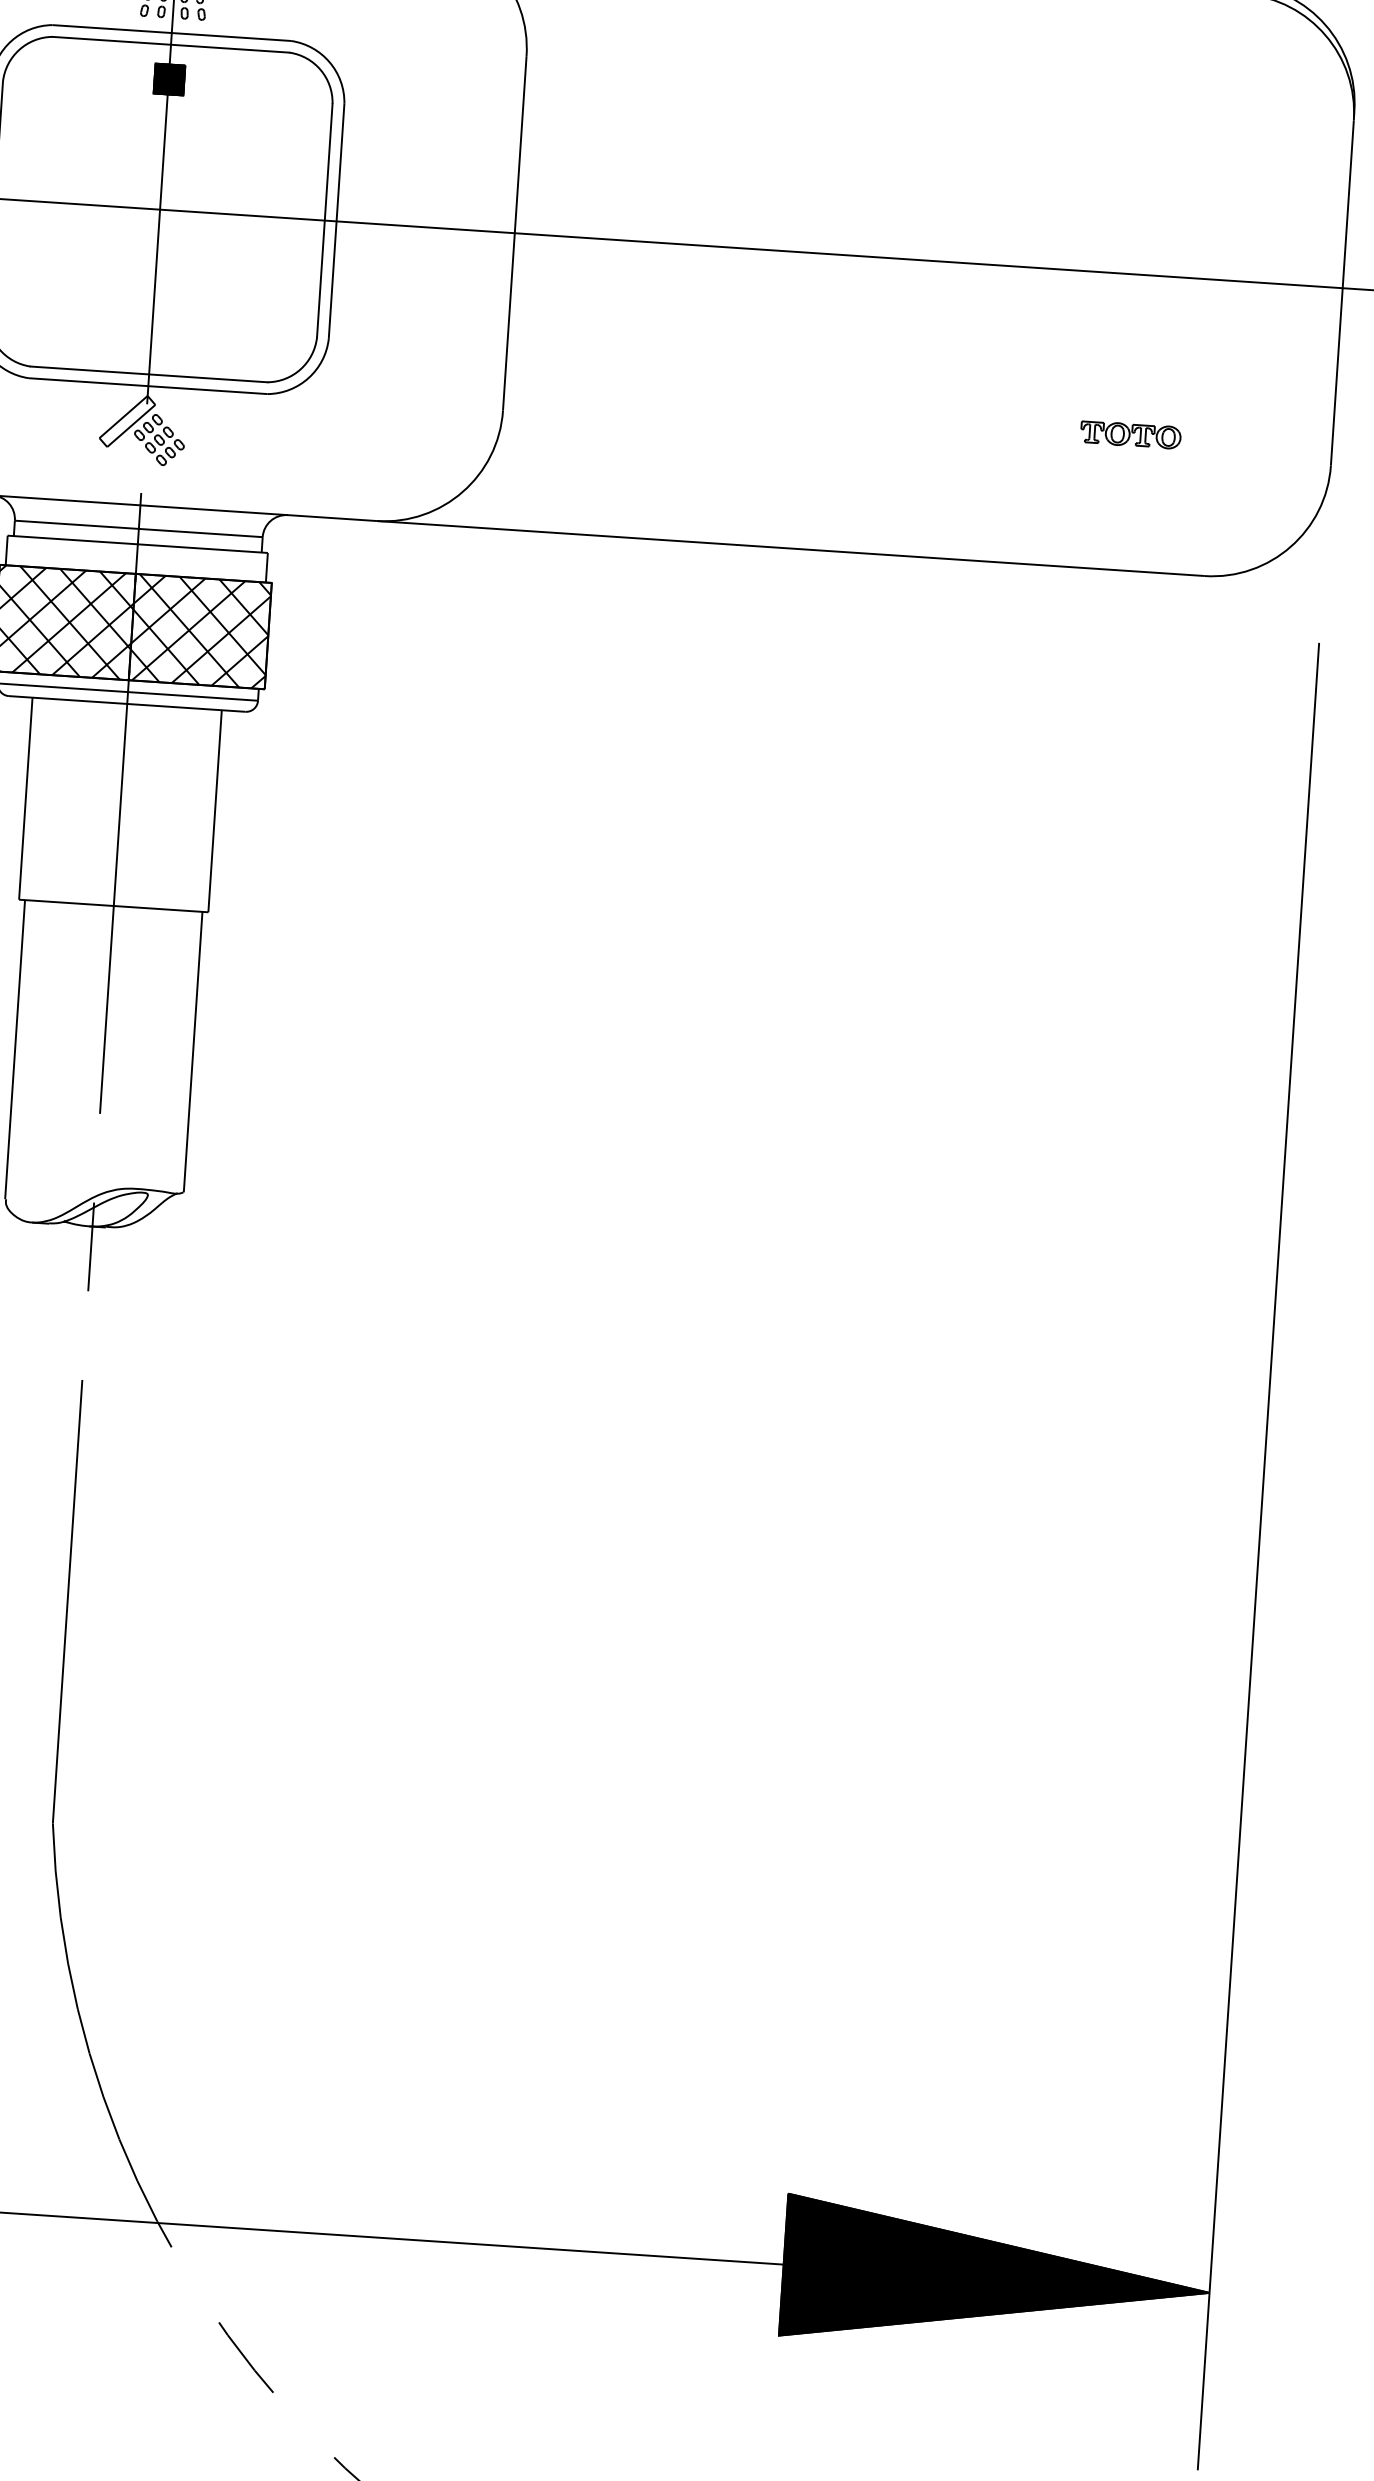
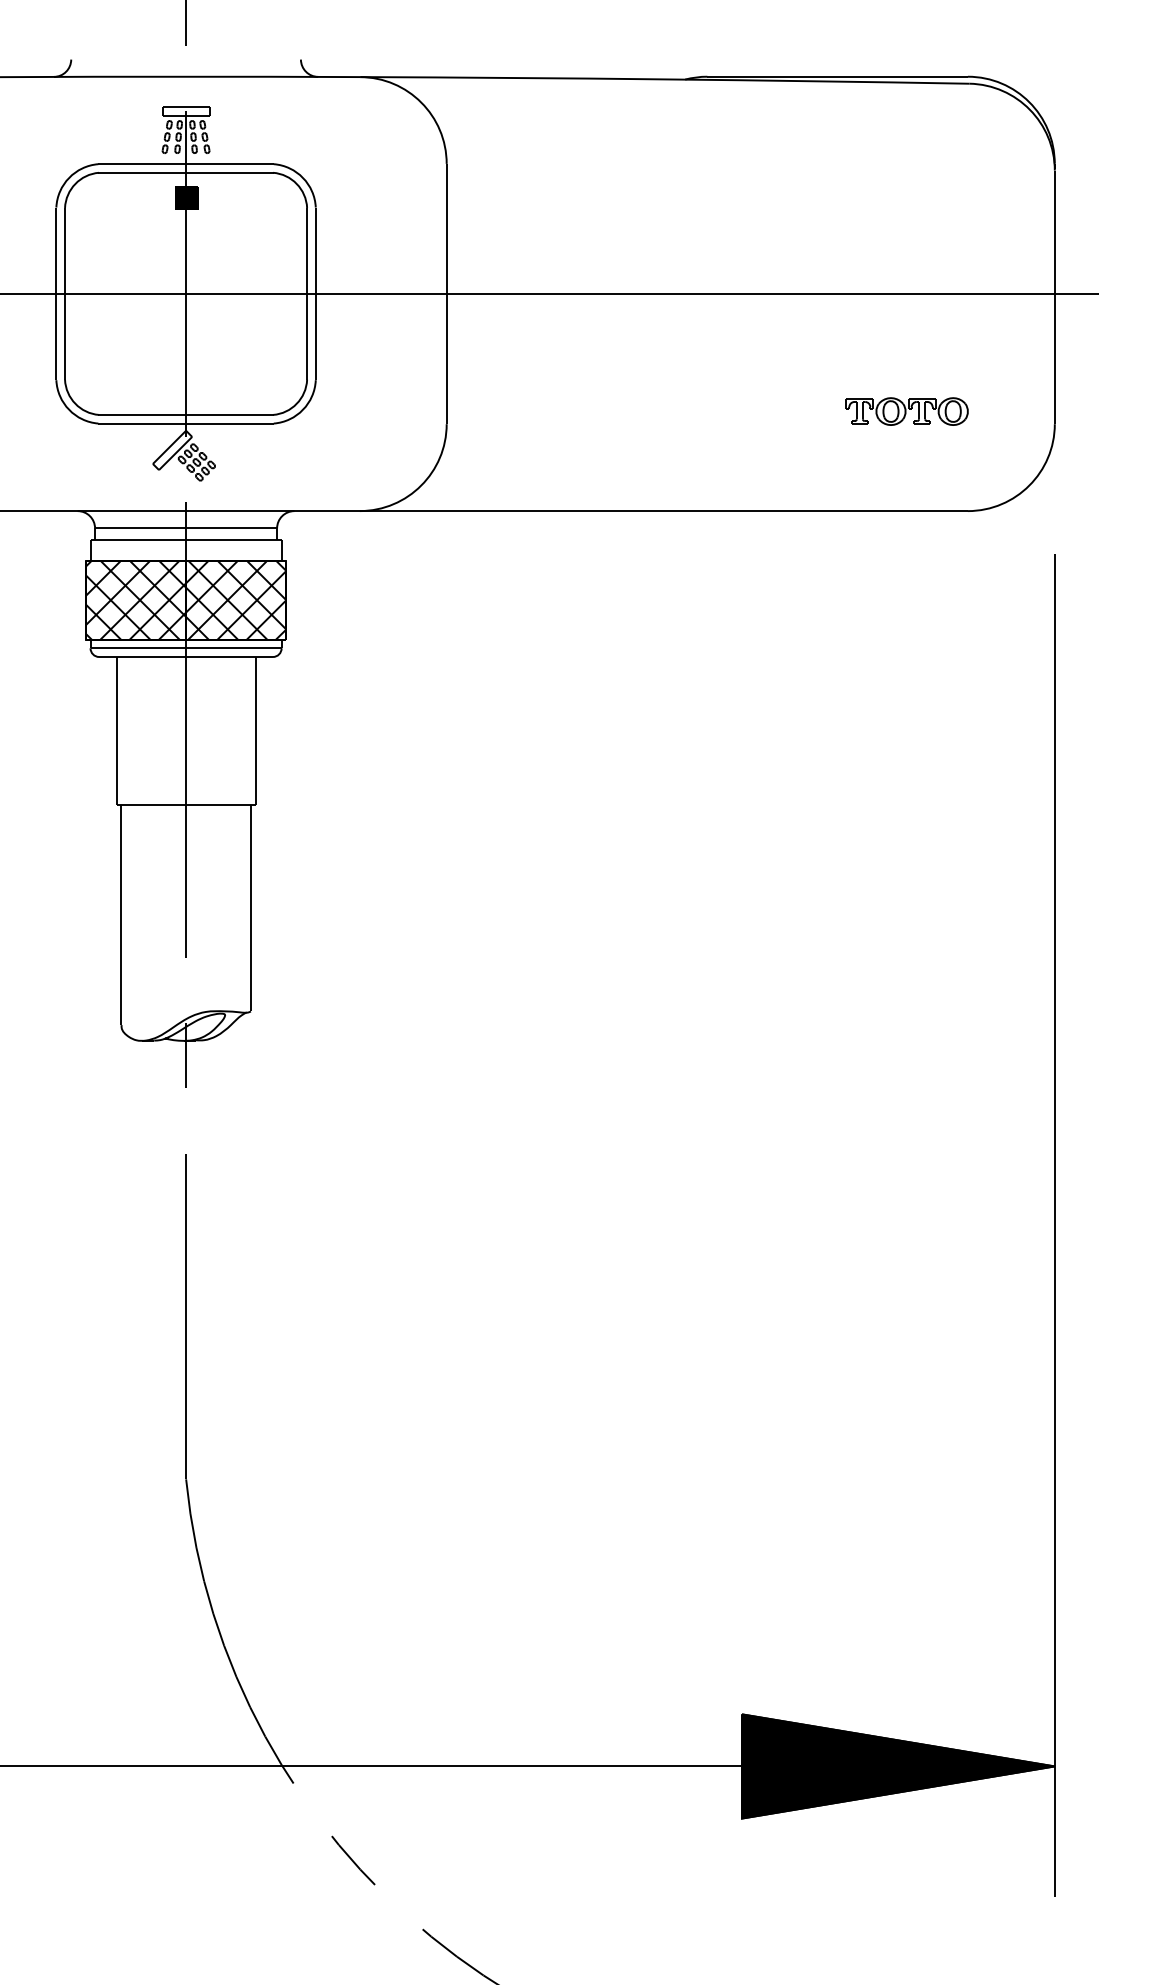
part: (1130, 434) -> (906, 411), size x1.67

